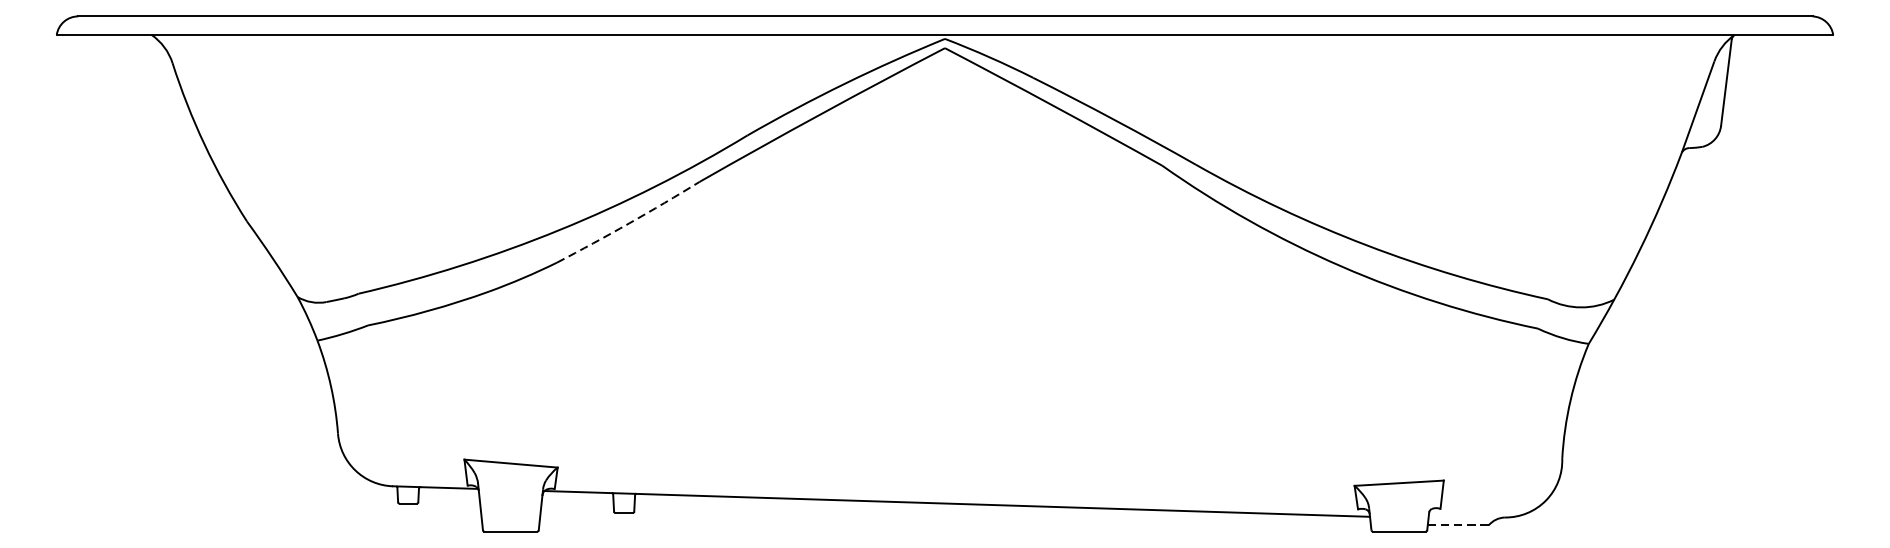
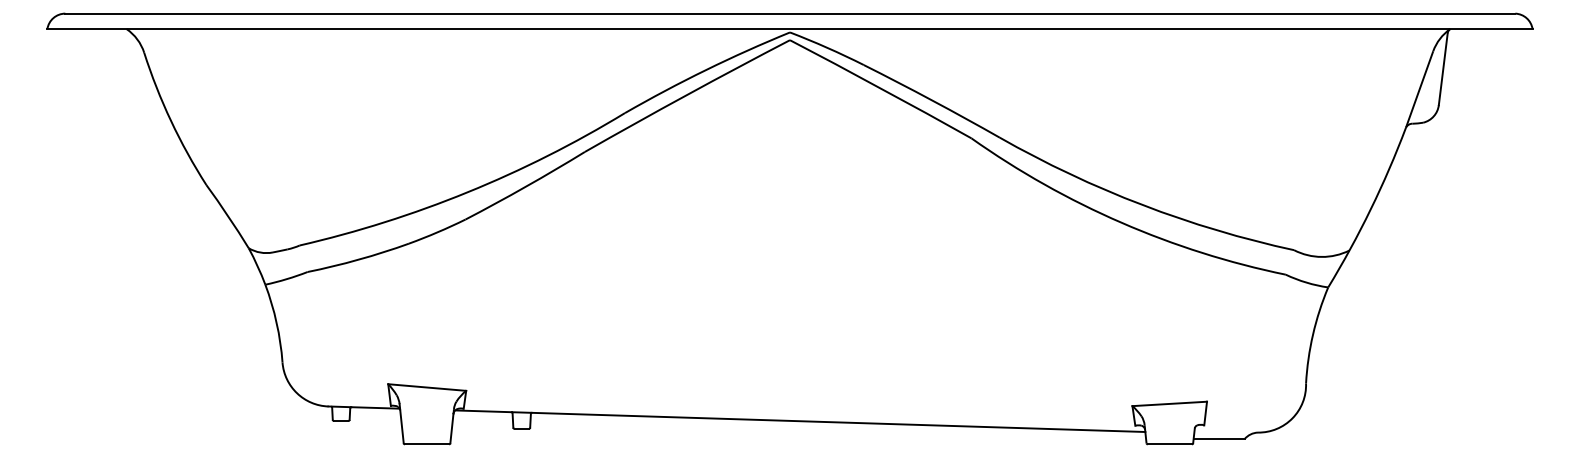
arc: (628, 223) -> (525, 186), dashed -> solid
line: (1458, 525) -> (1219, 439), dashed -> solid

